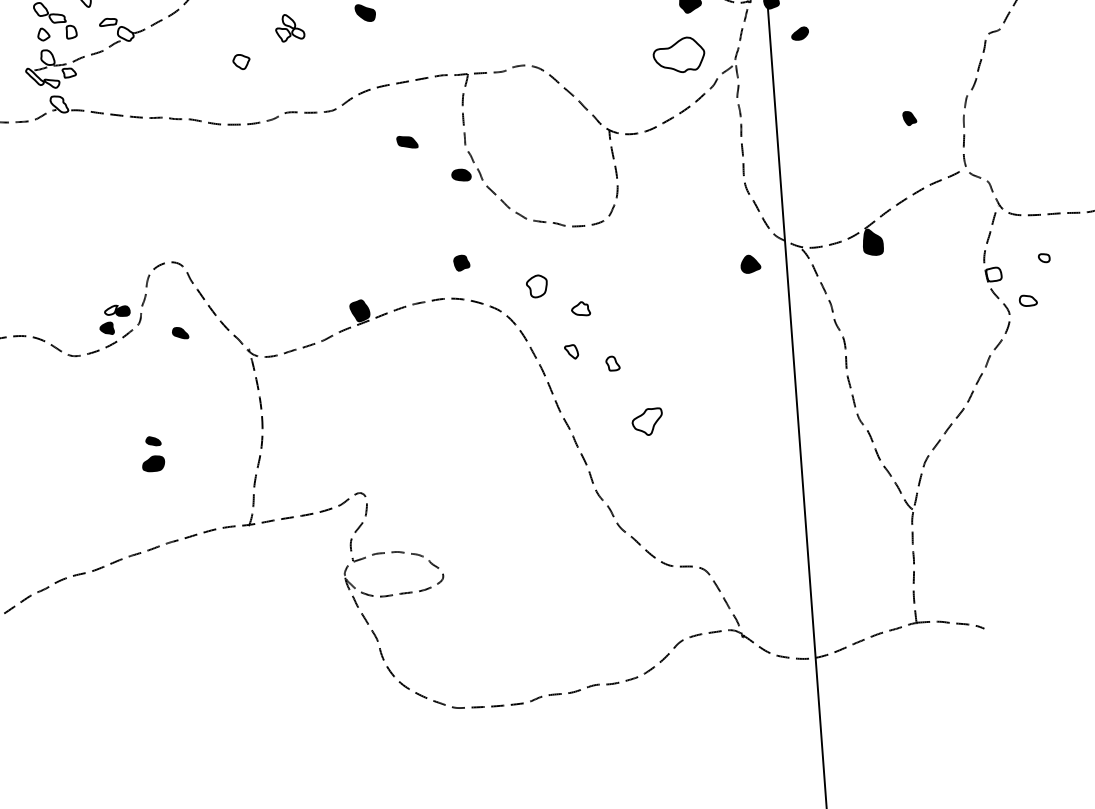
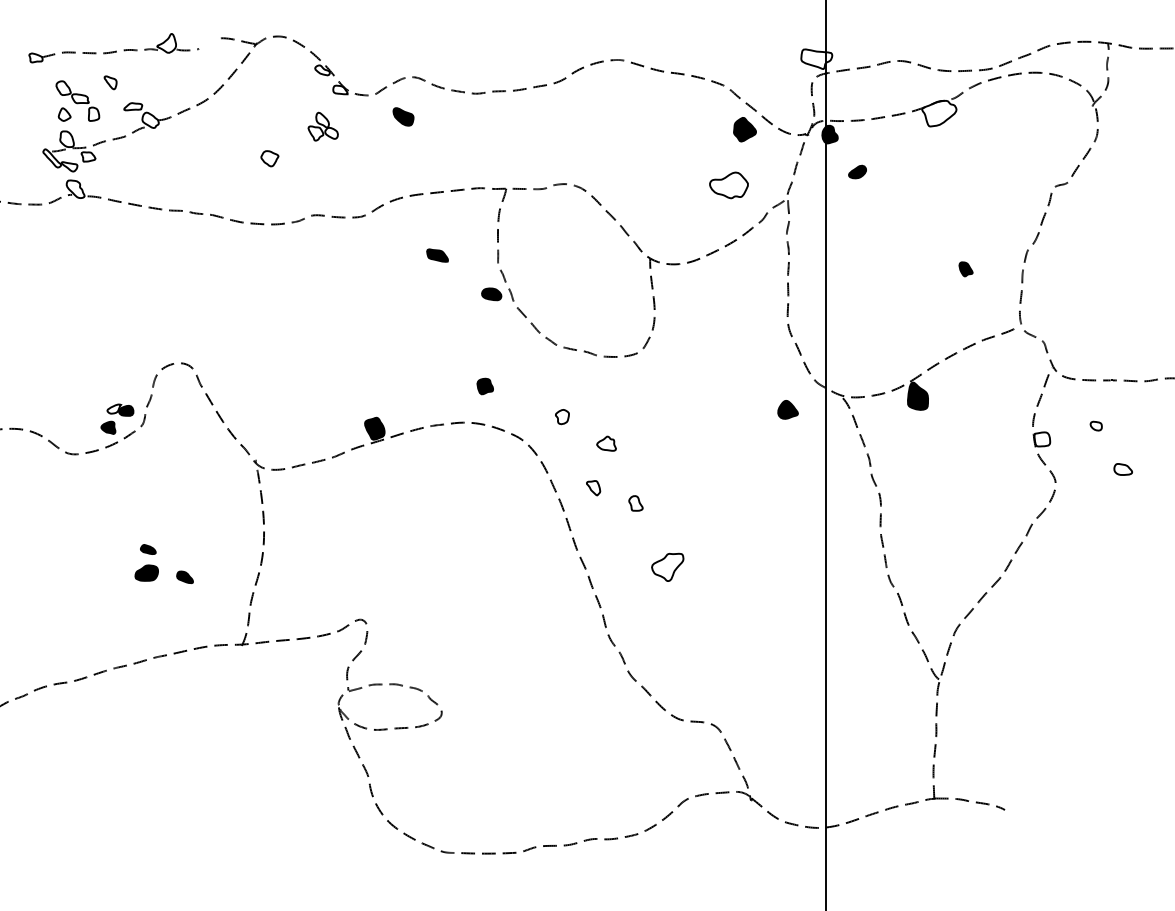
part: (678, 55) -> (728, 185), size x0.71
part: (537, 287) -> (562, 417), size x0.62
part: (1027, 300) -> (1122, 469), moved
part: (179, 332) -> (184, 576), moved

